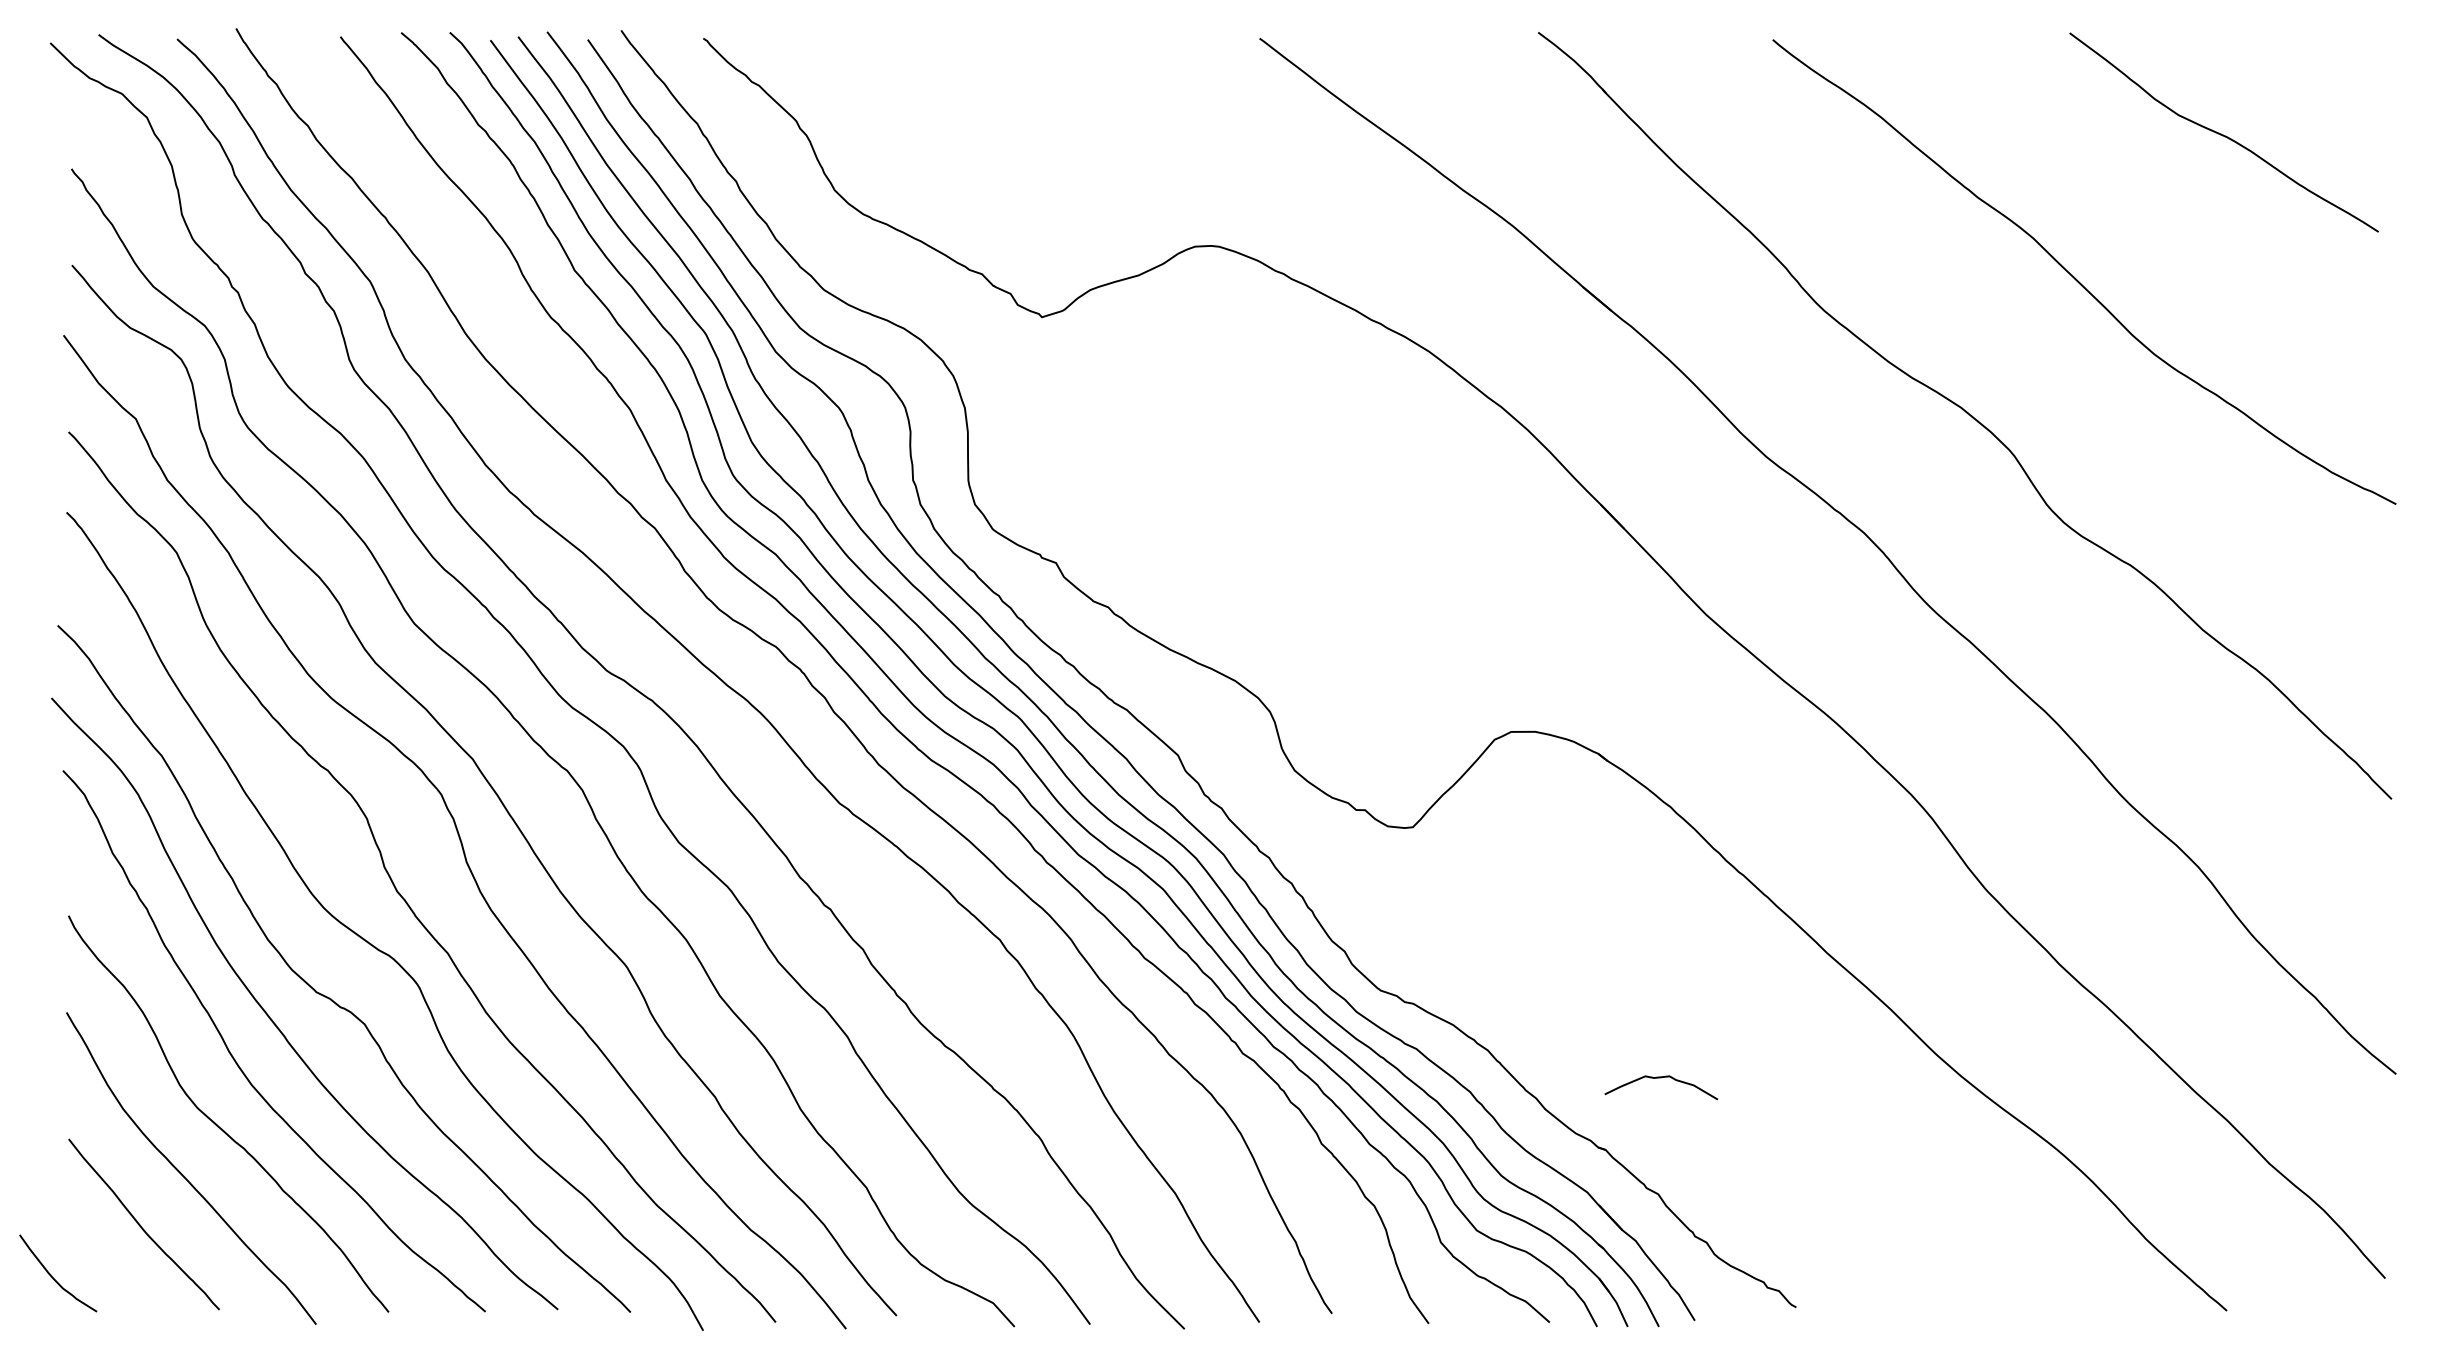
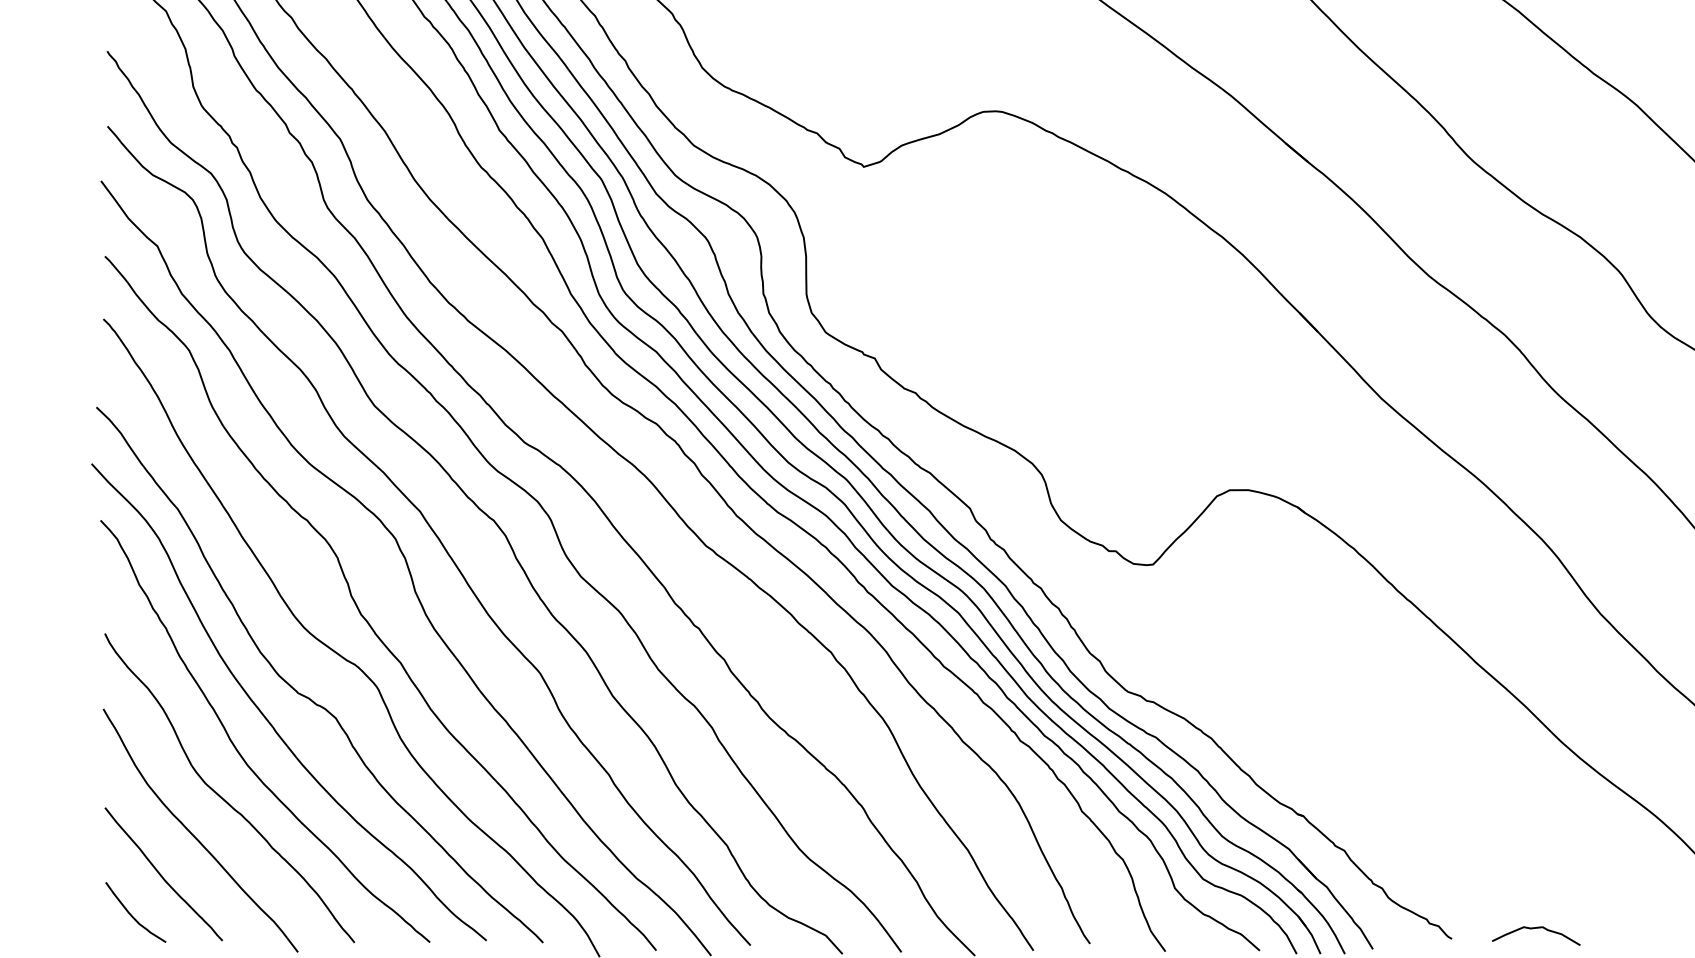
curve: (1661, 1078) -> (1536, 928), moved
curve: (53, 1277) -> (132, 915), moved

